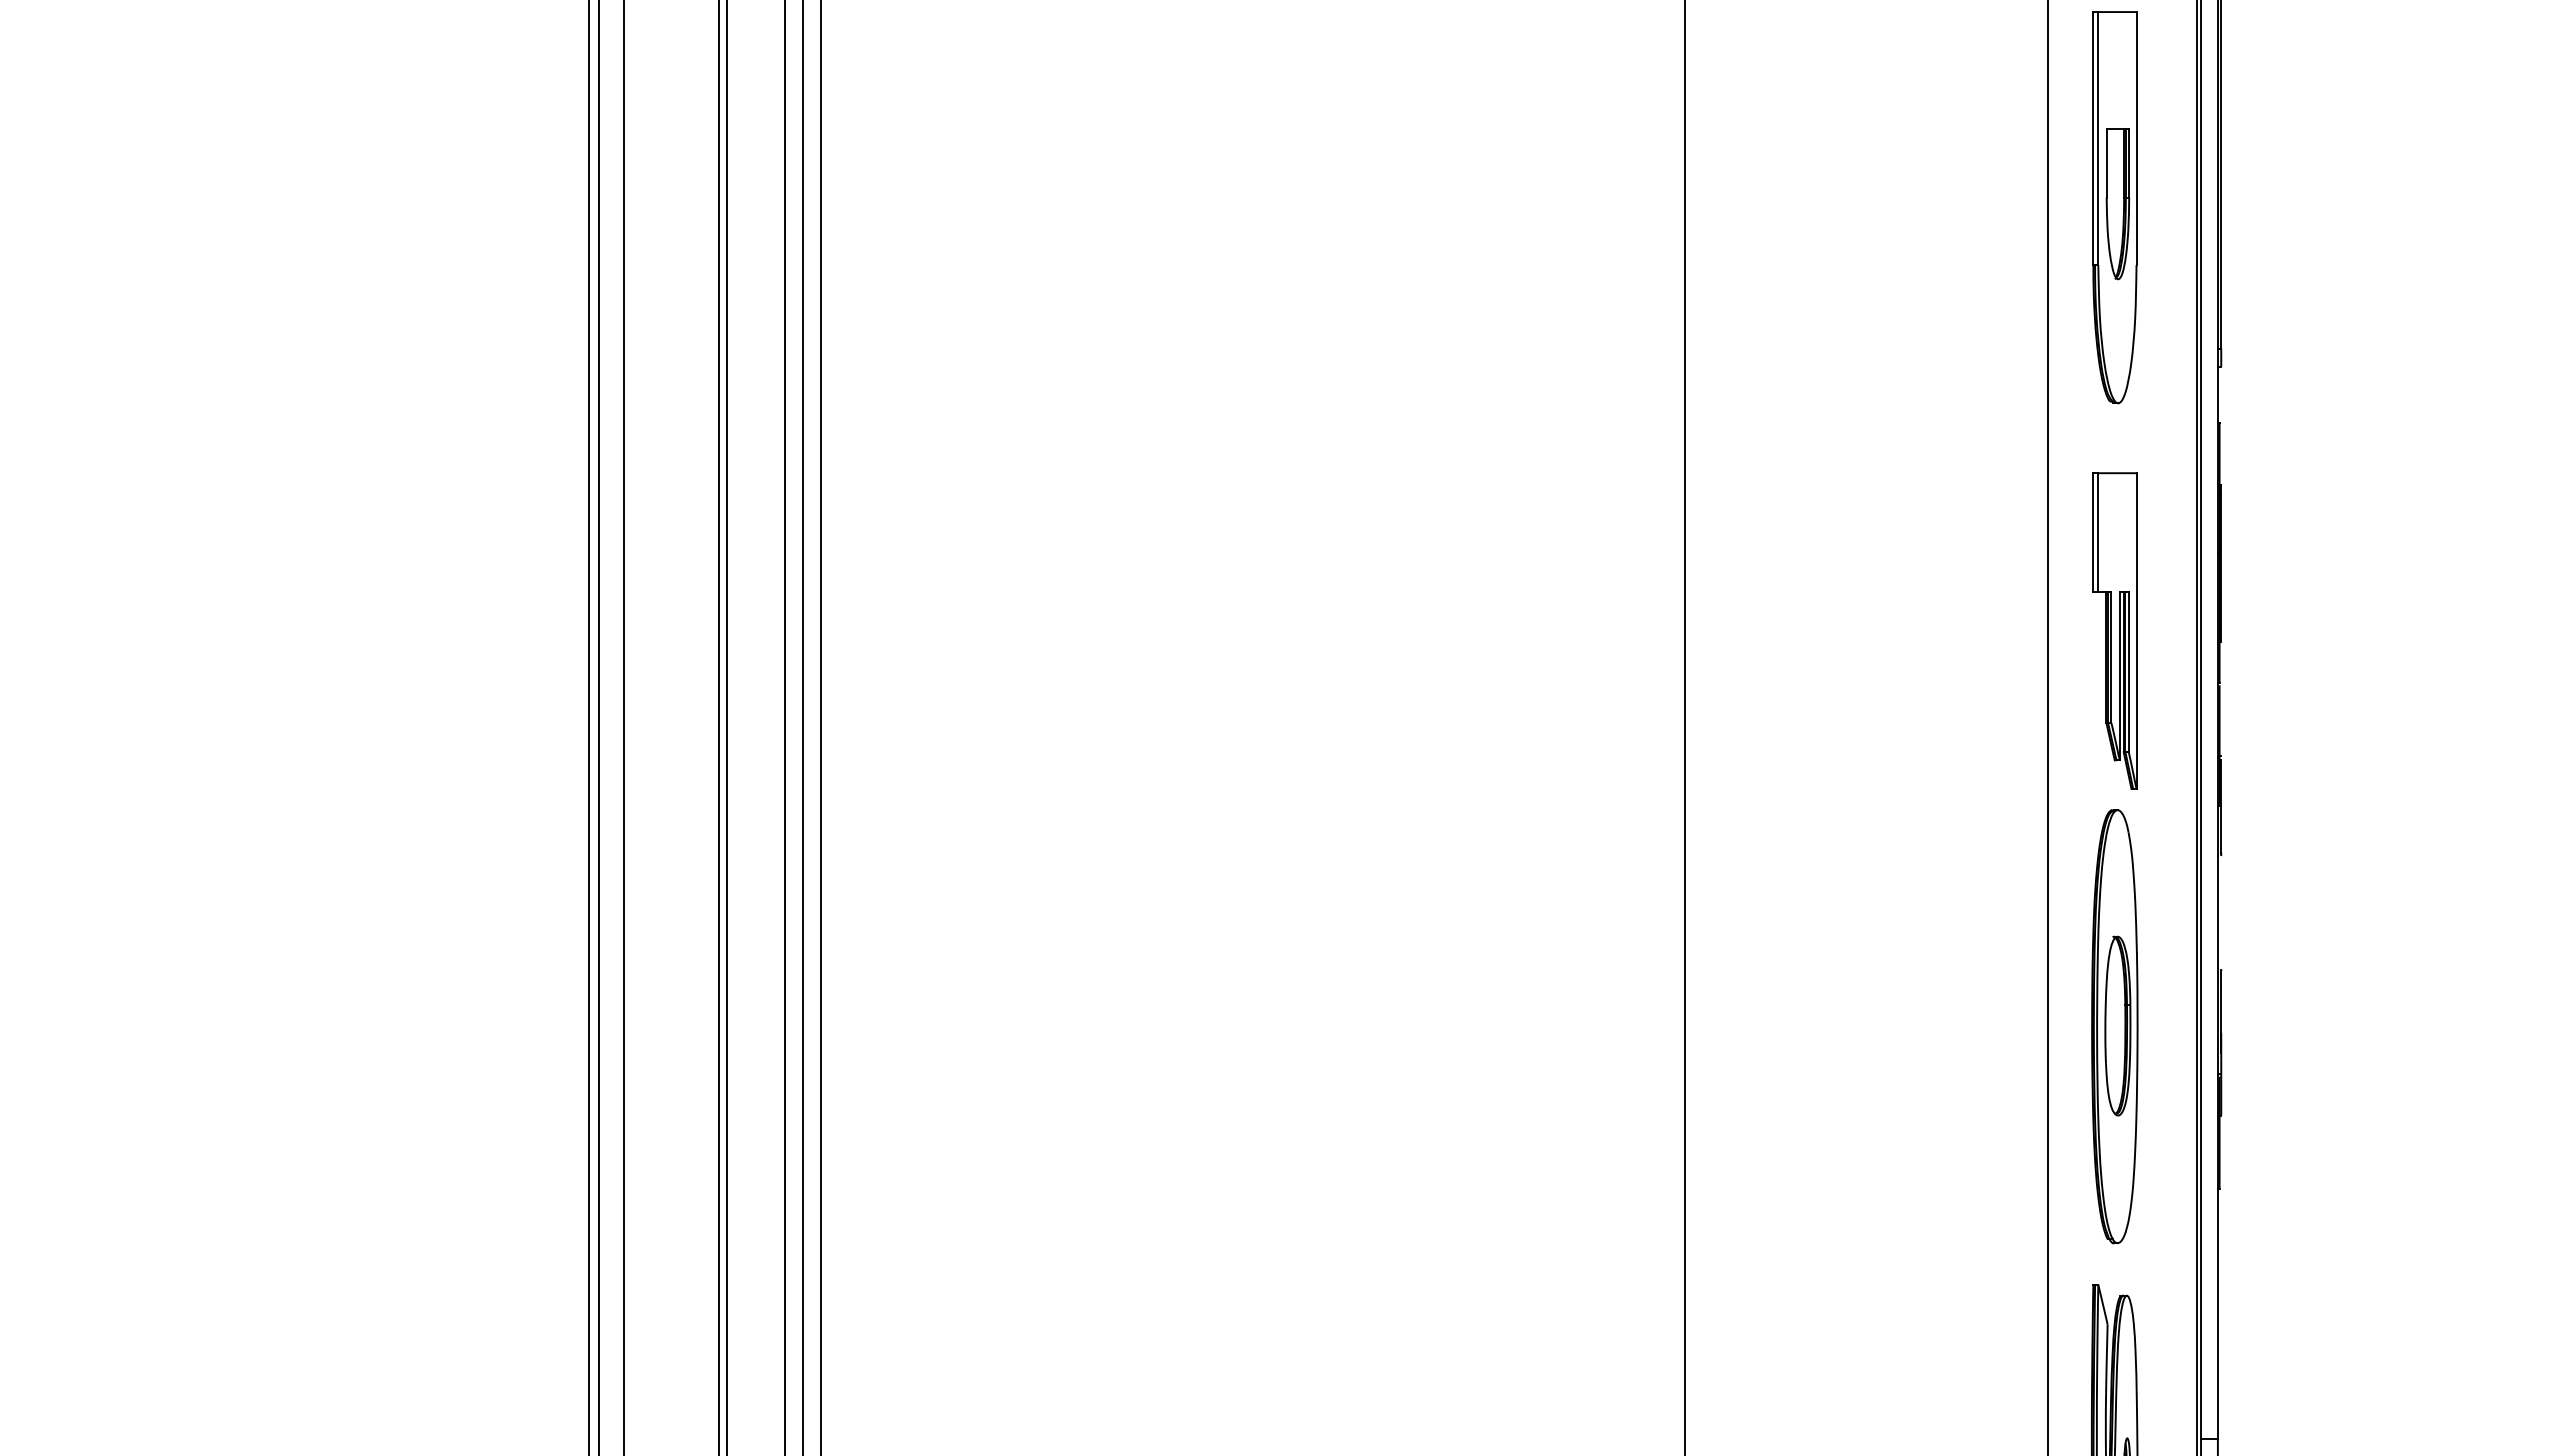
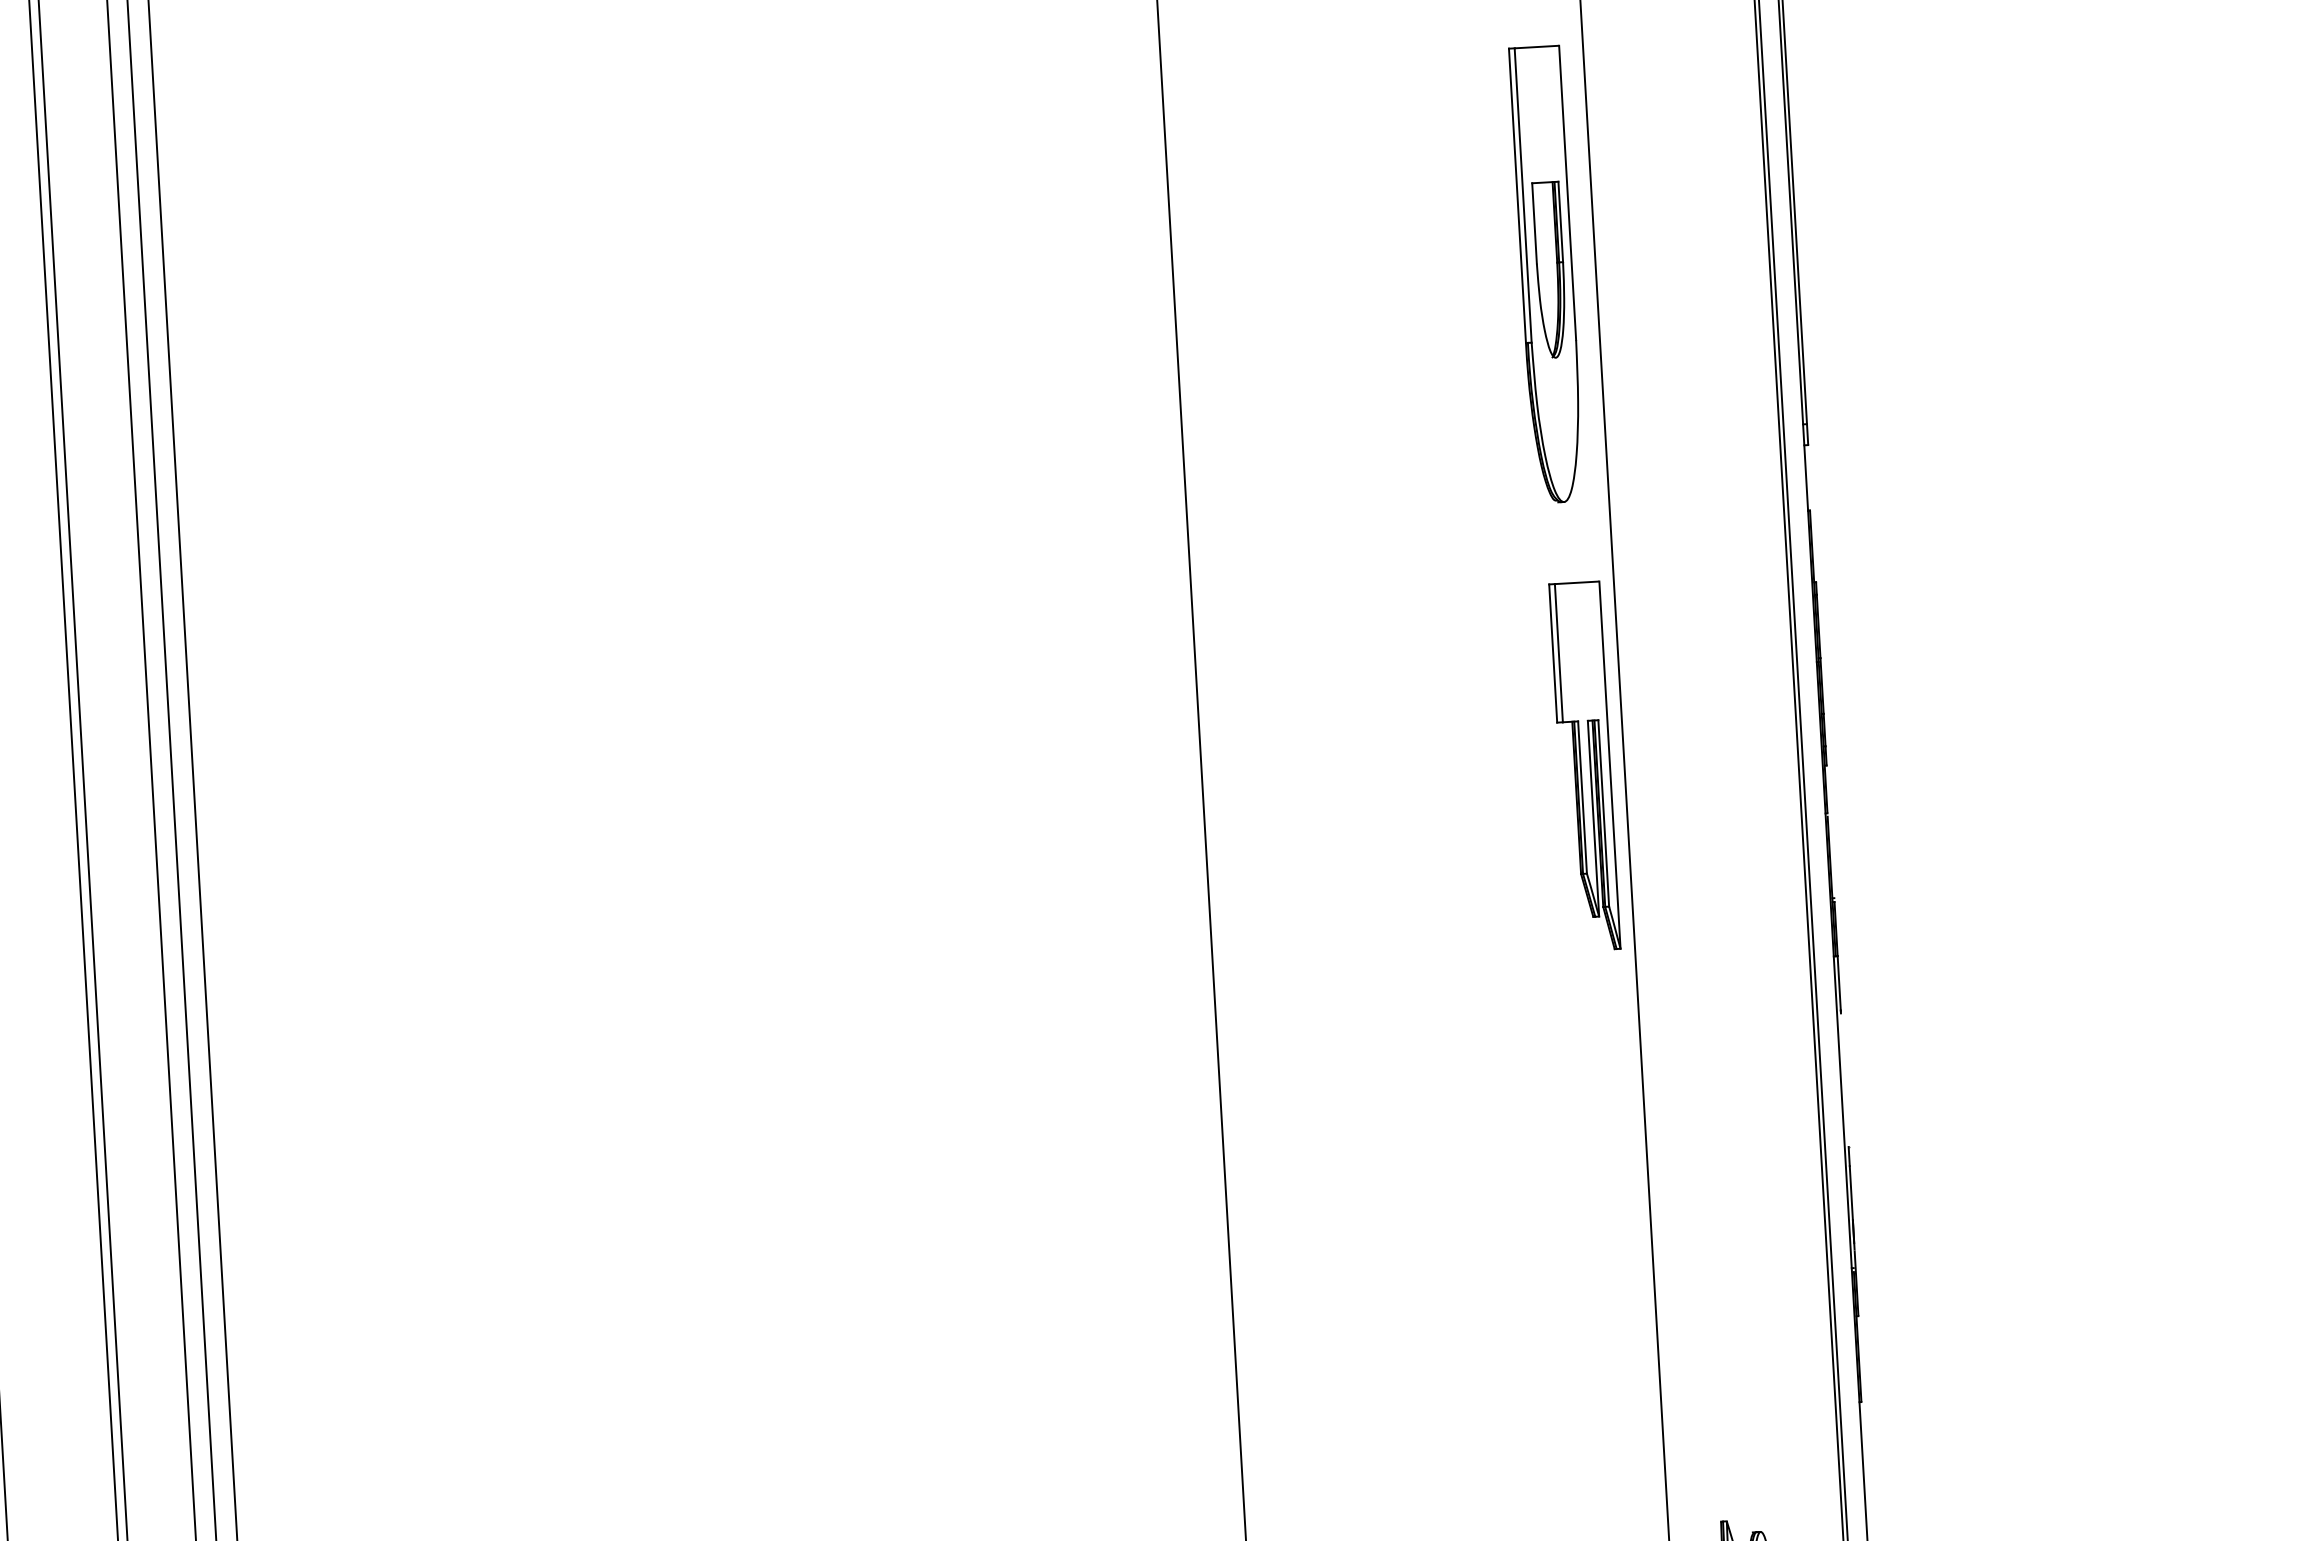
part: (2114, 207) -> (1546, 274), moved
part: (2114, 630) -> (1584, 765), moved
part: (2114, 1026) -> (1728, 1219), removed

